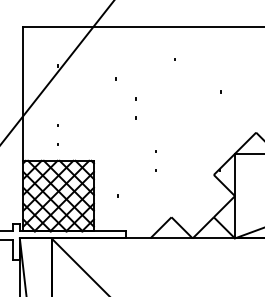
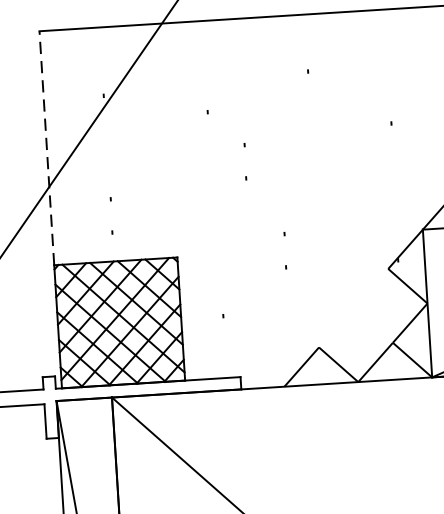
line: (23, 93) -> (47, 147), solid -> dashed

